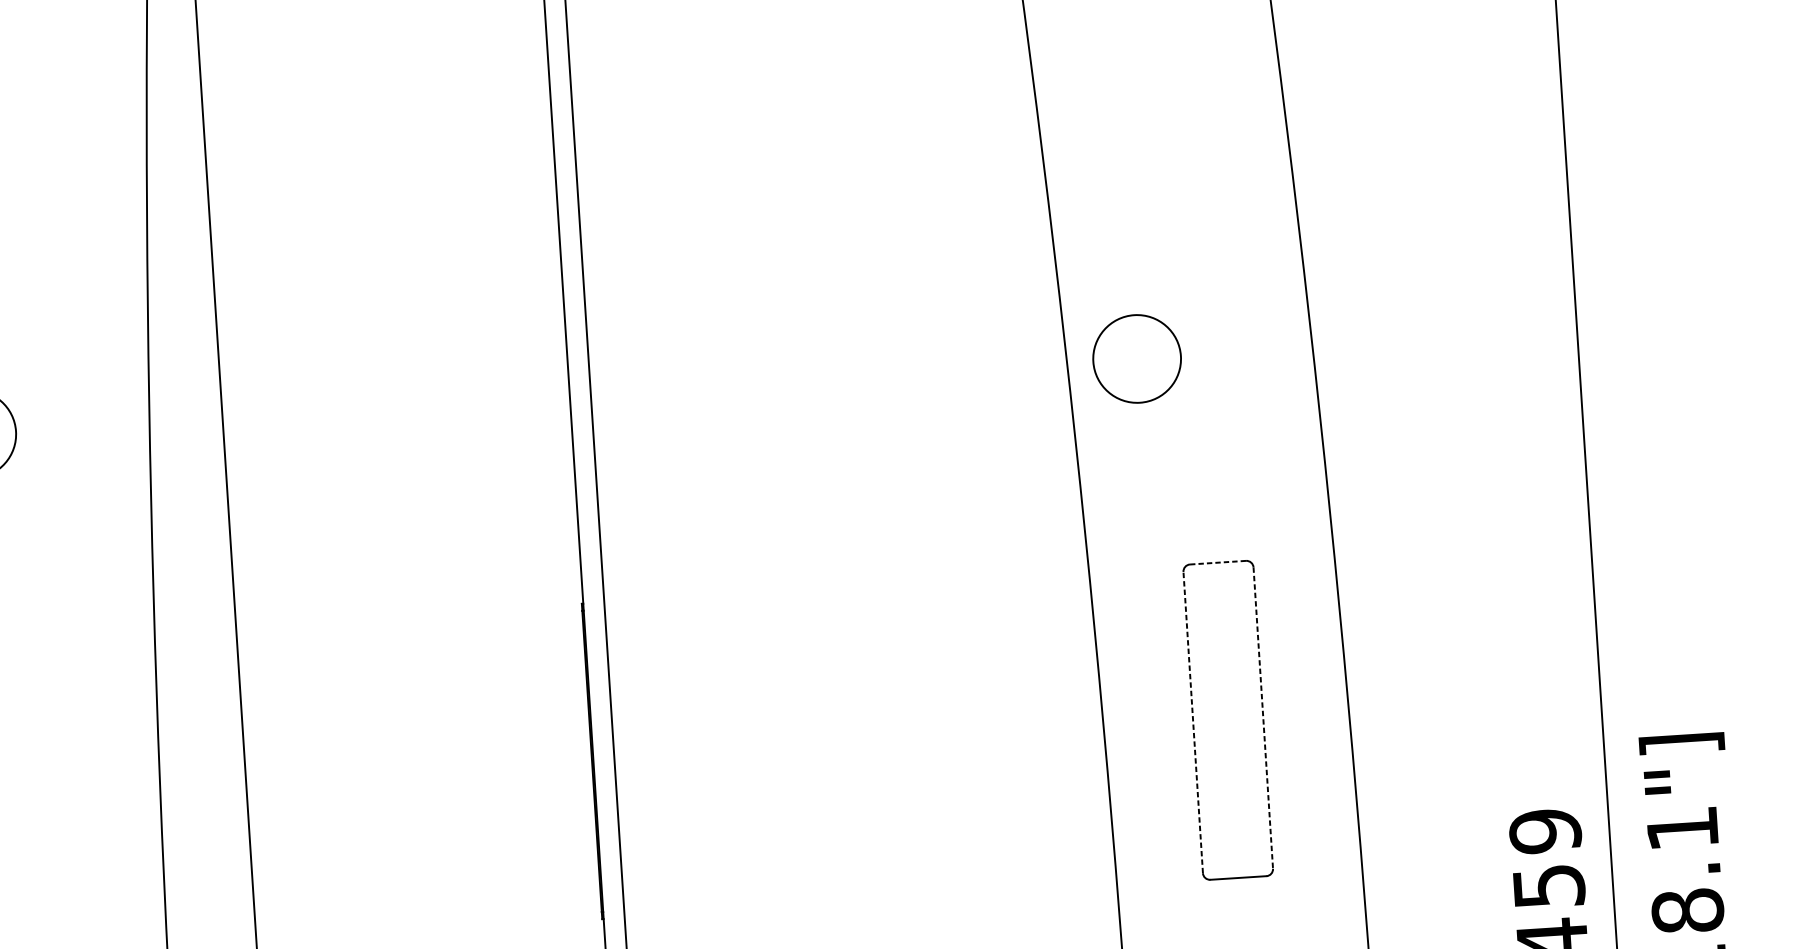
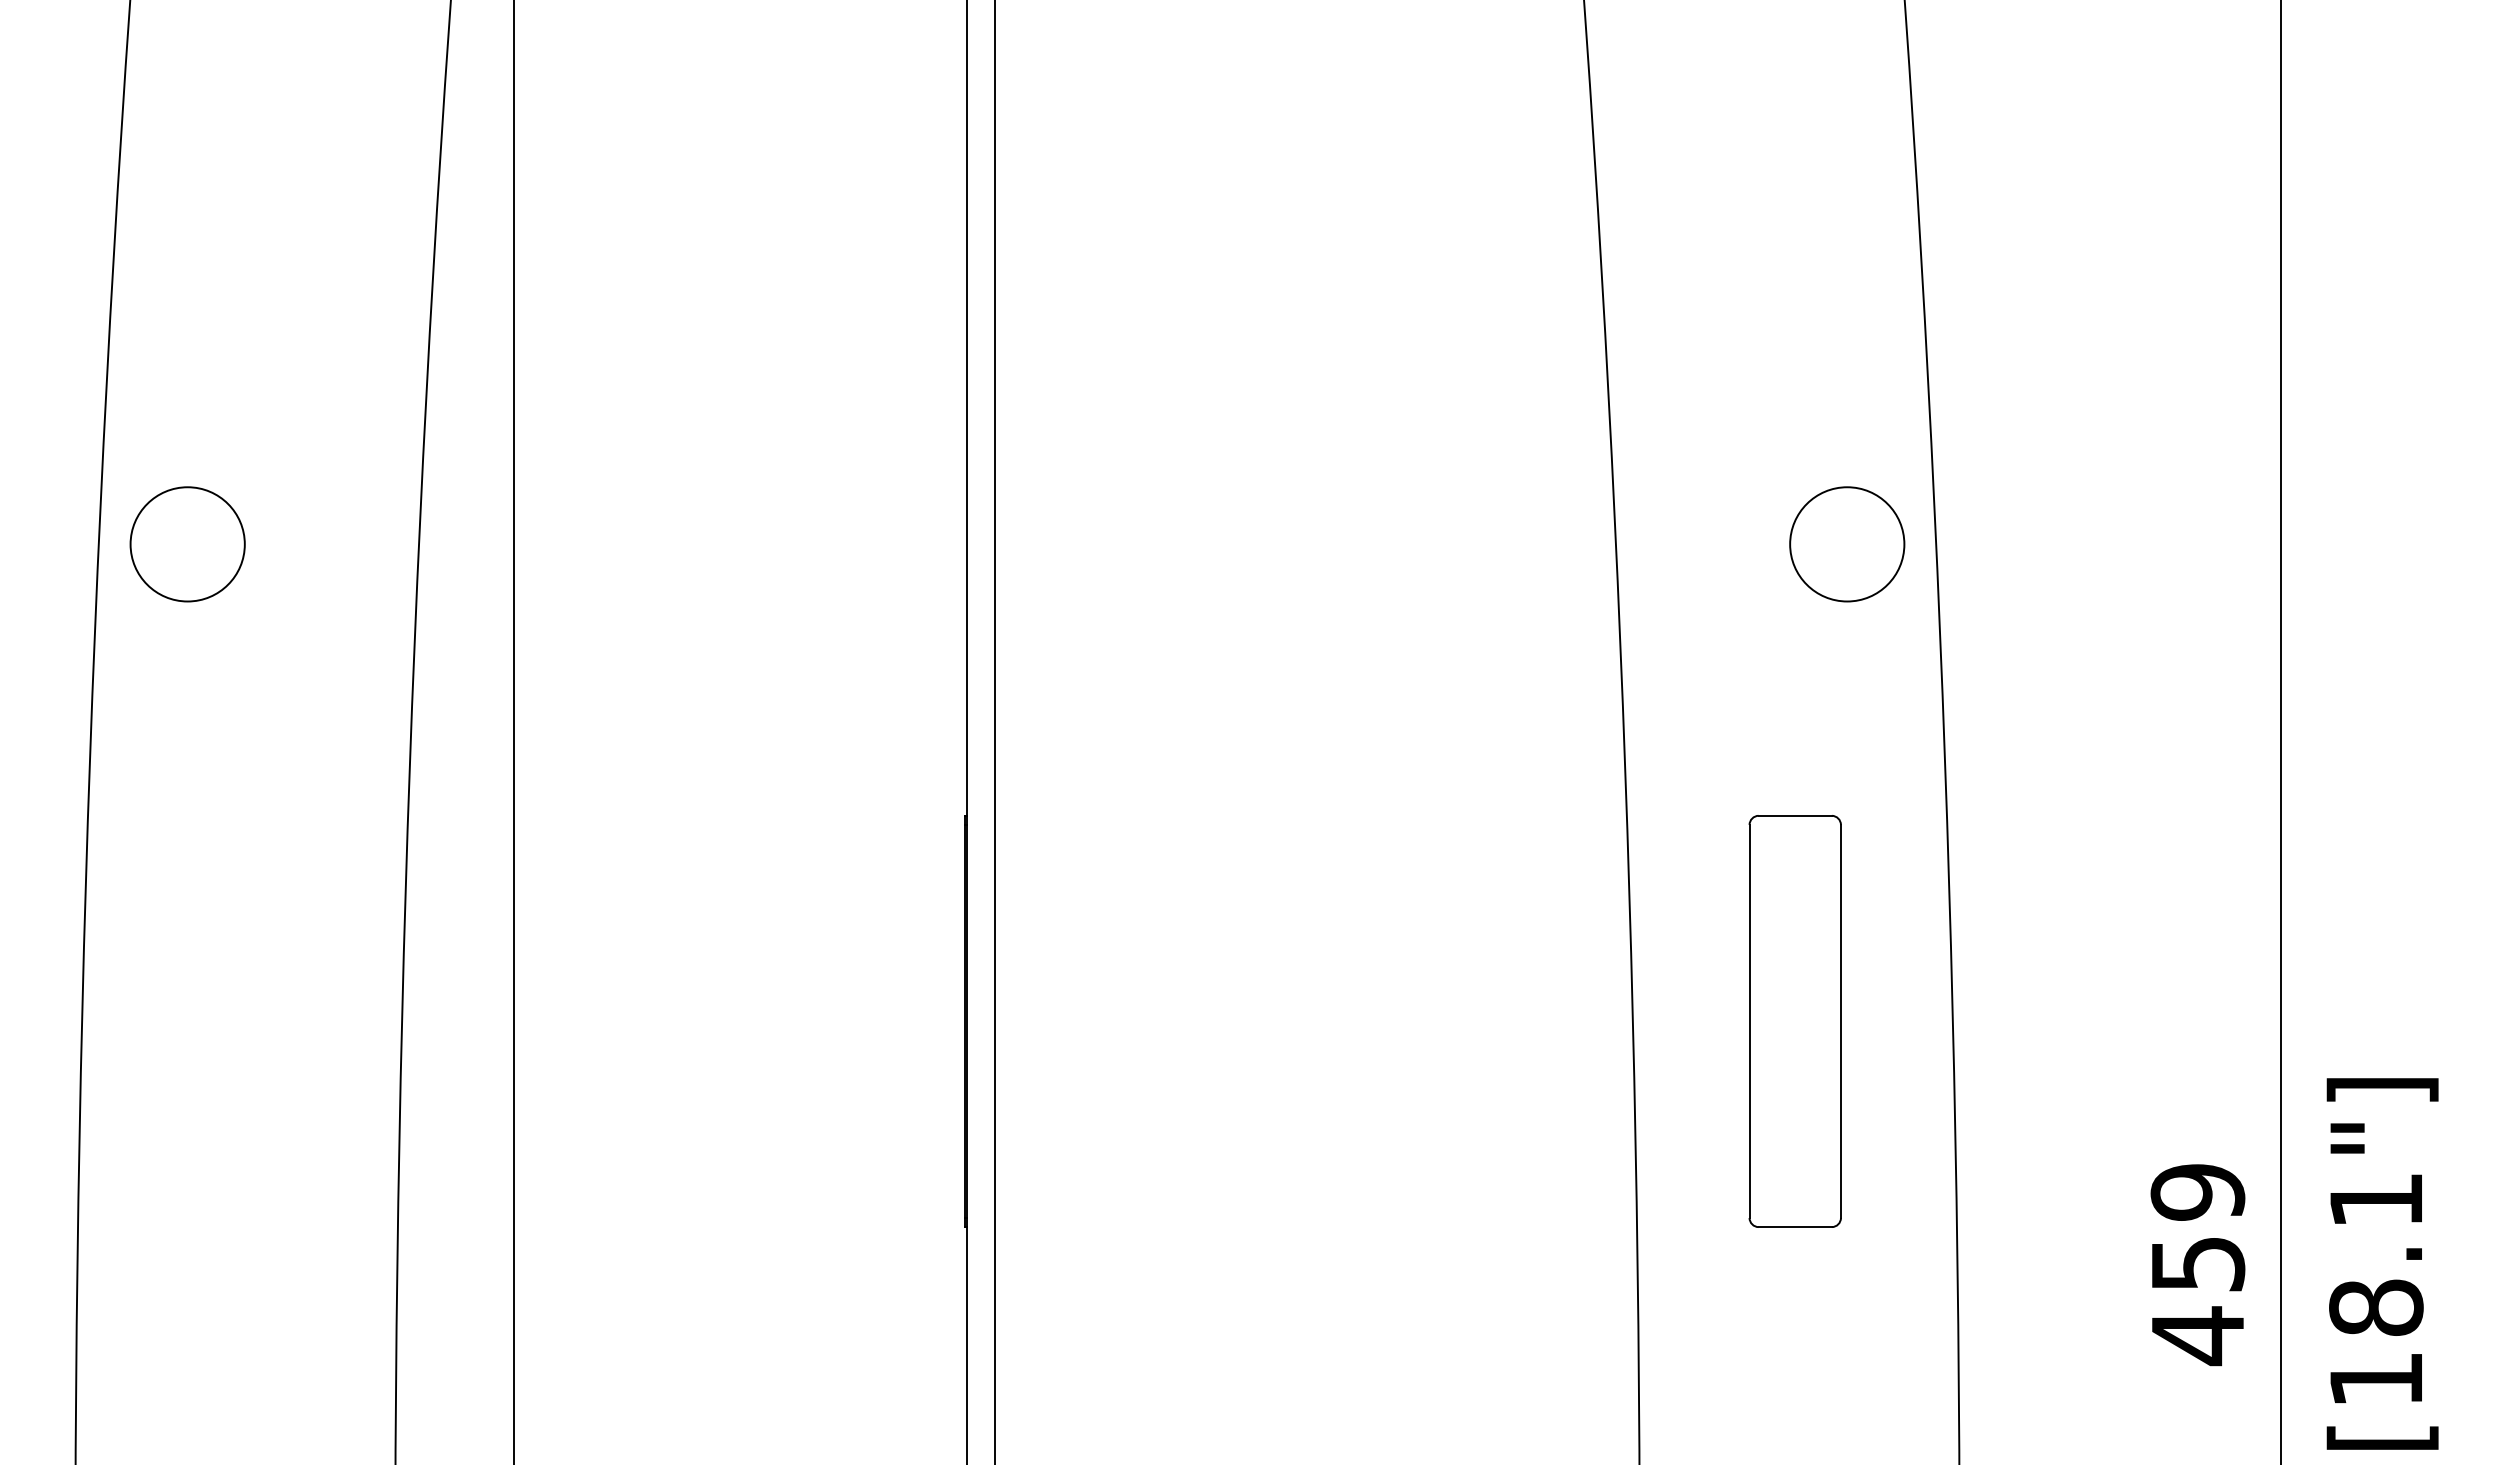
circle: (1137, 359) -> (1847, 544), moved
line: (1218, 562) -> (1795, 815), dashed -> solid
line: (1262, 718) -> (1840, 1021), dashed -> solid
line: (1193, 721) -> (1749, 1020), dashed -> solid

